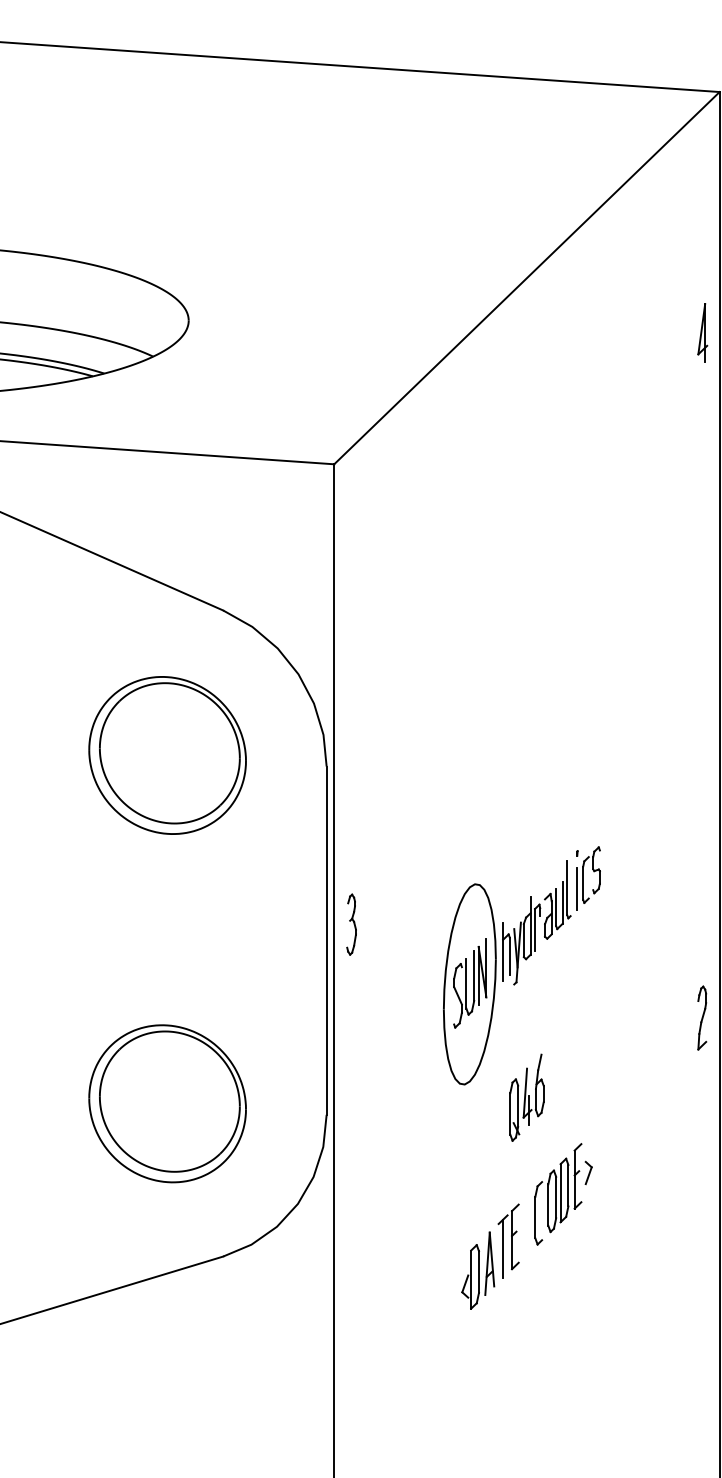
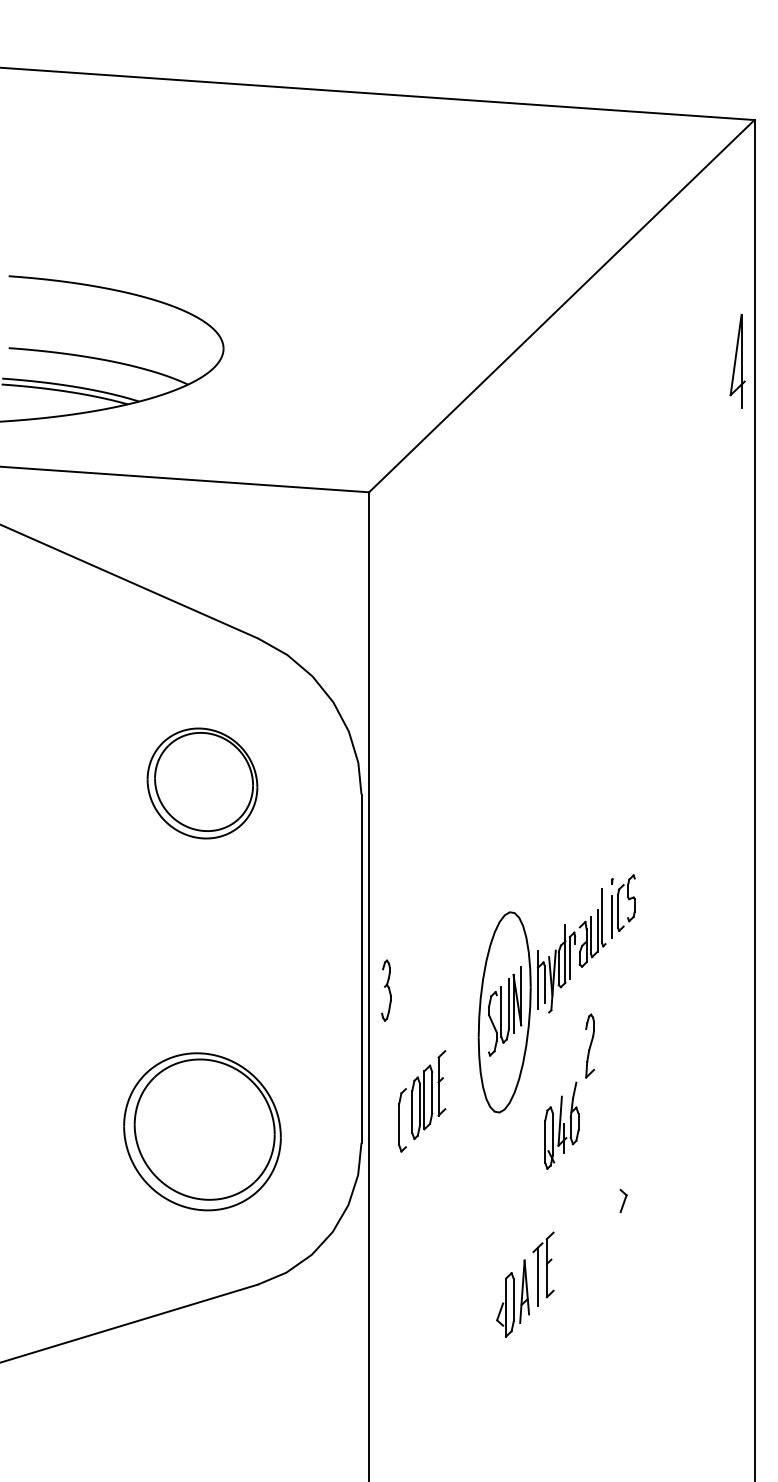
part: (702, 332) -> (737, 360), size x1.6
part: (167, 755) -> (202, 783), size x0.7
part: (351, 924) -> (386, 990), moved
part: (701, 1017) -> (589, 1045), moved
part: (558, 1194) -> (422, 1101), moved

